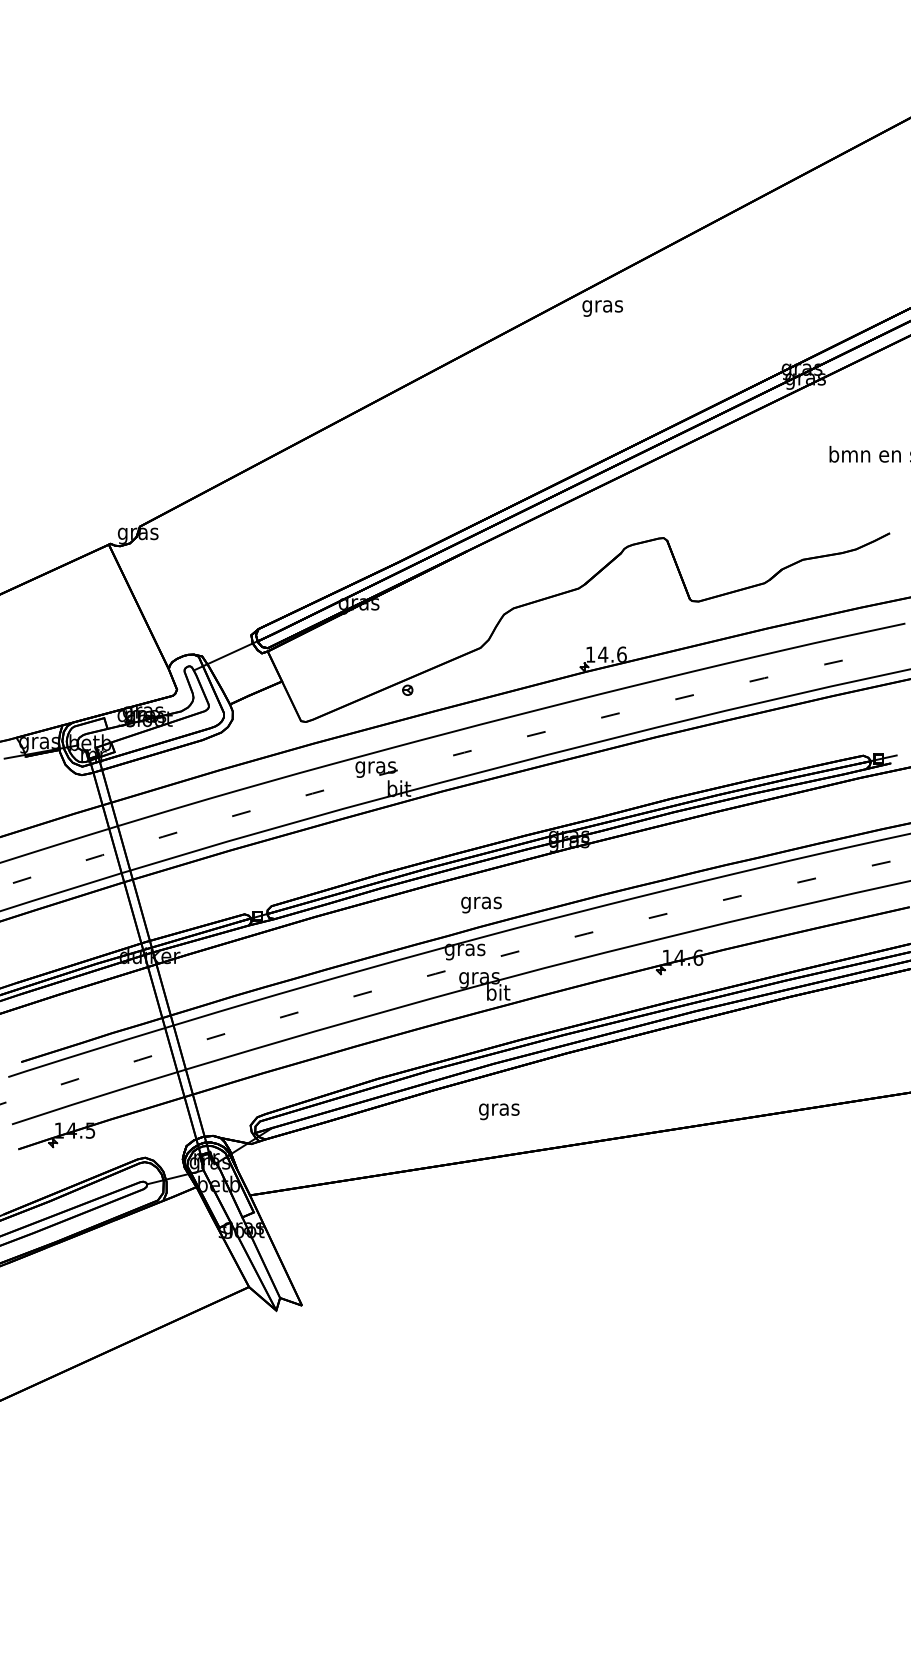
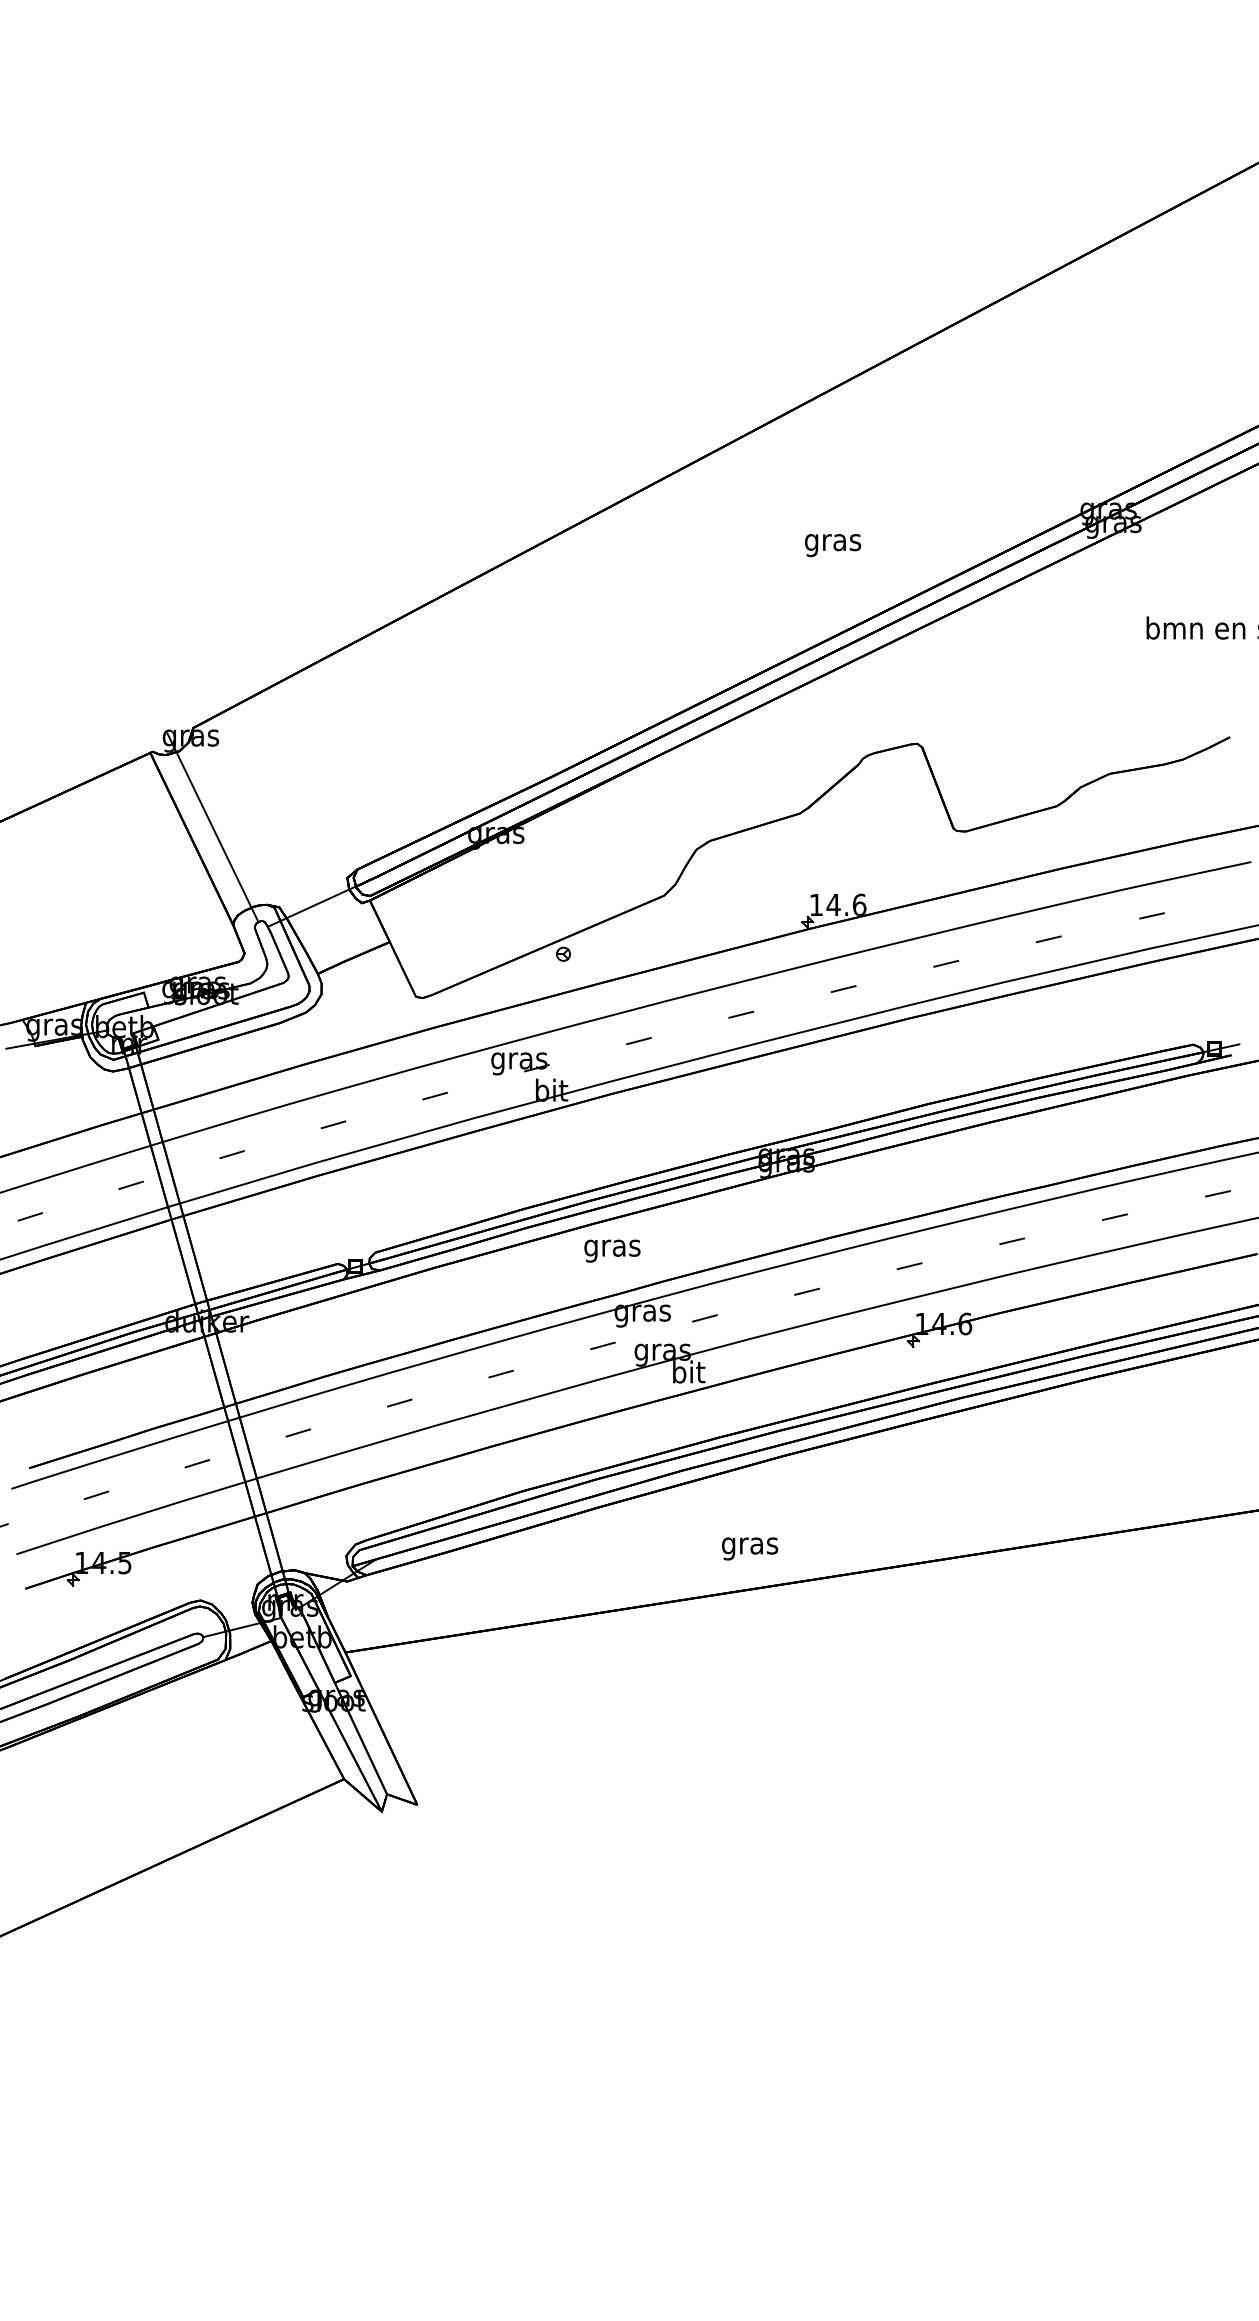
text: (603, 308) -> (833, 545), moved
line: (153, 598) -> (212, 827), added
text: (481, 904) -> (612, 1250), moved
text: (499, 1111) -> (750, 1548), moved

